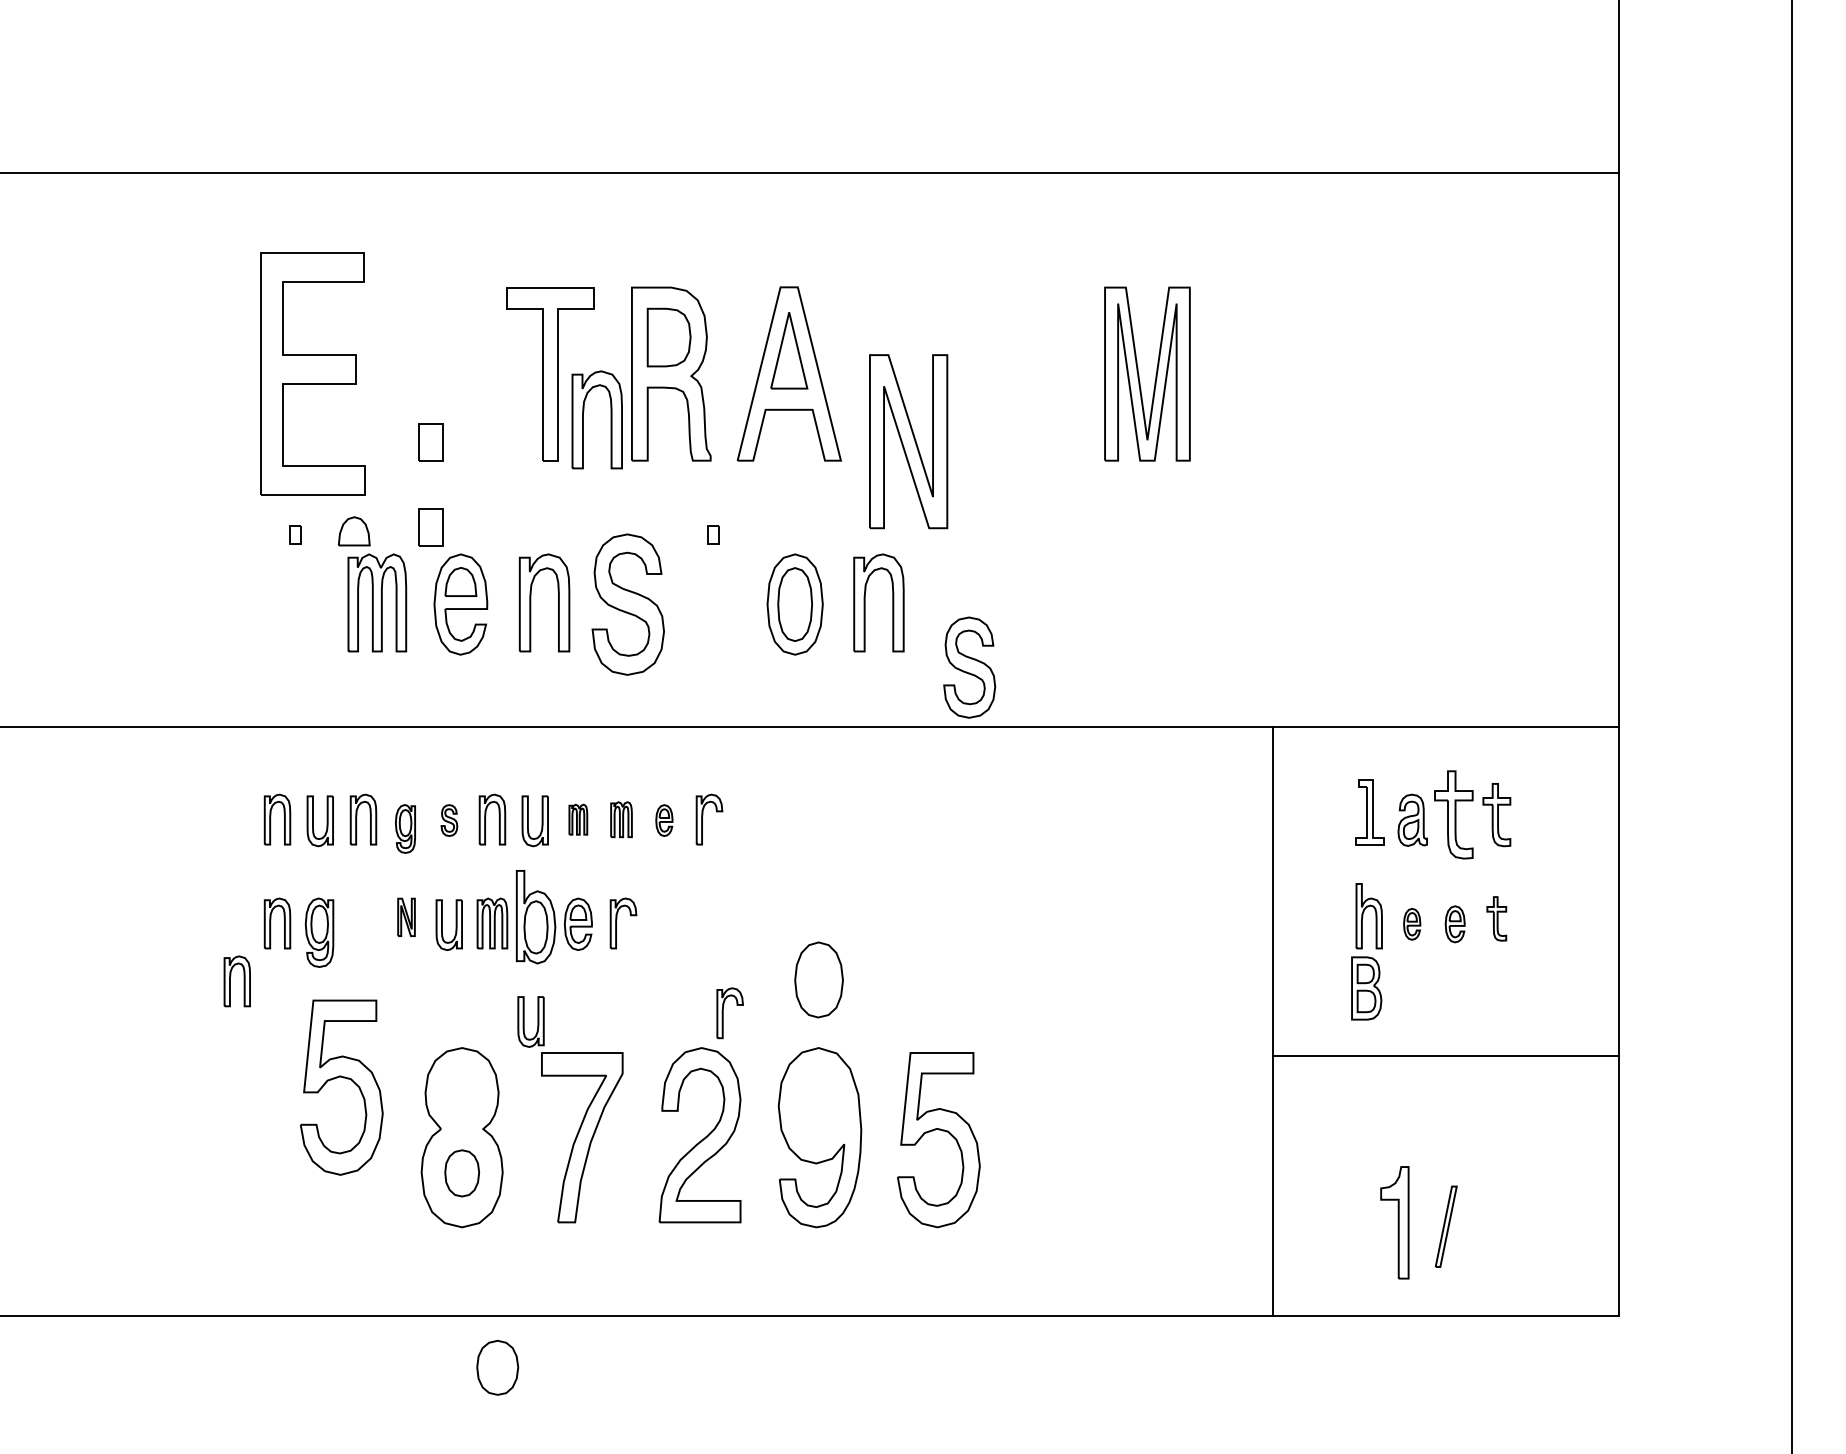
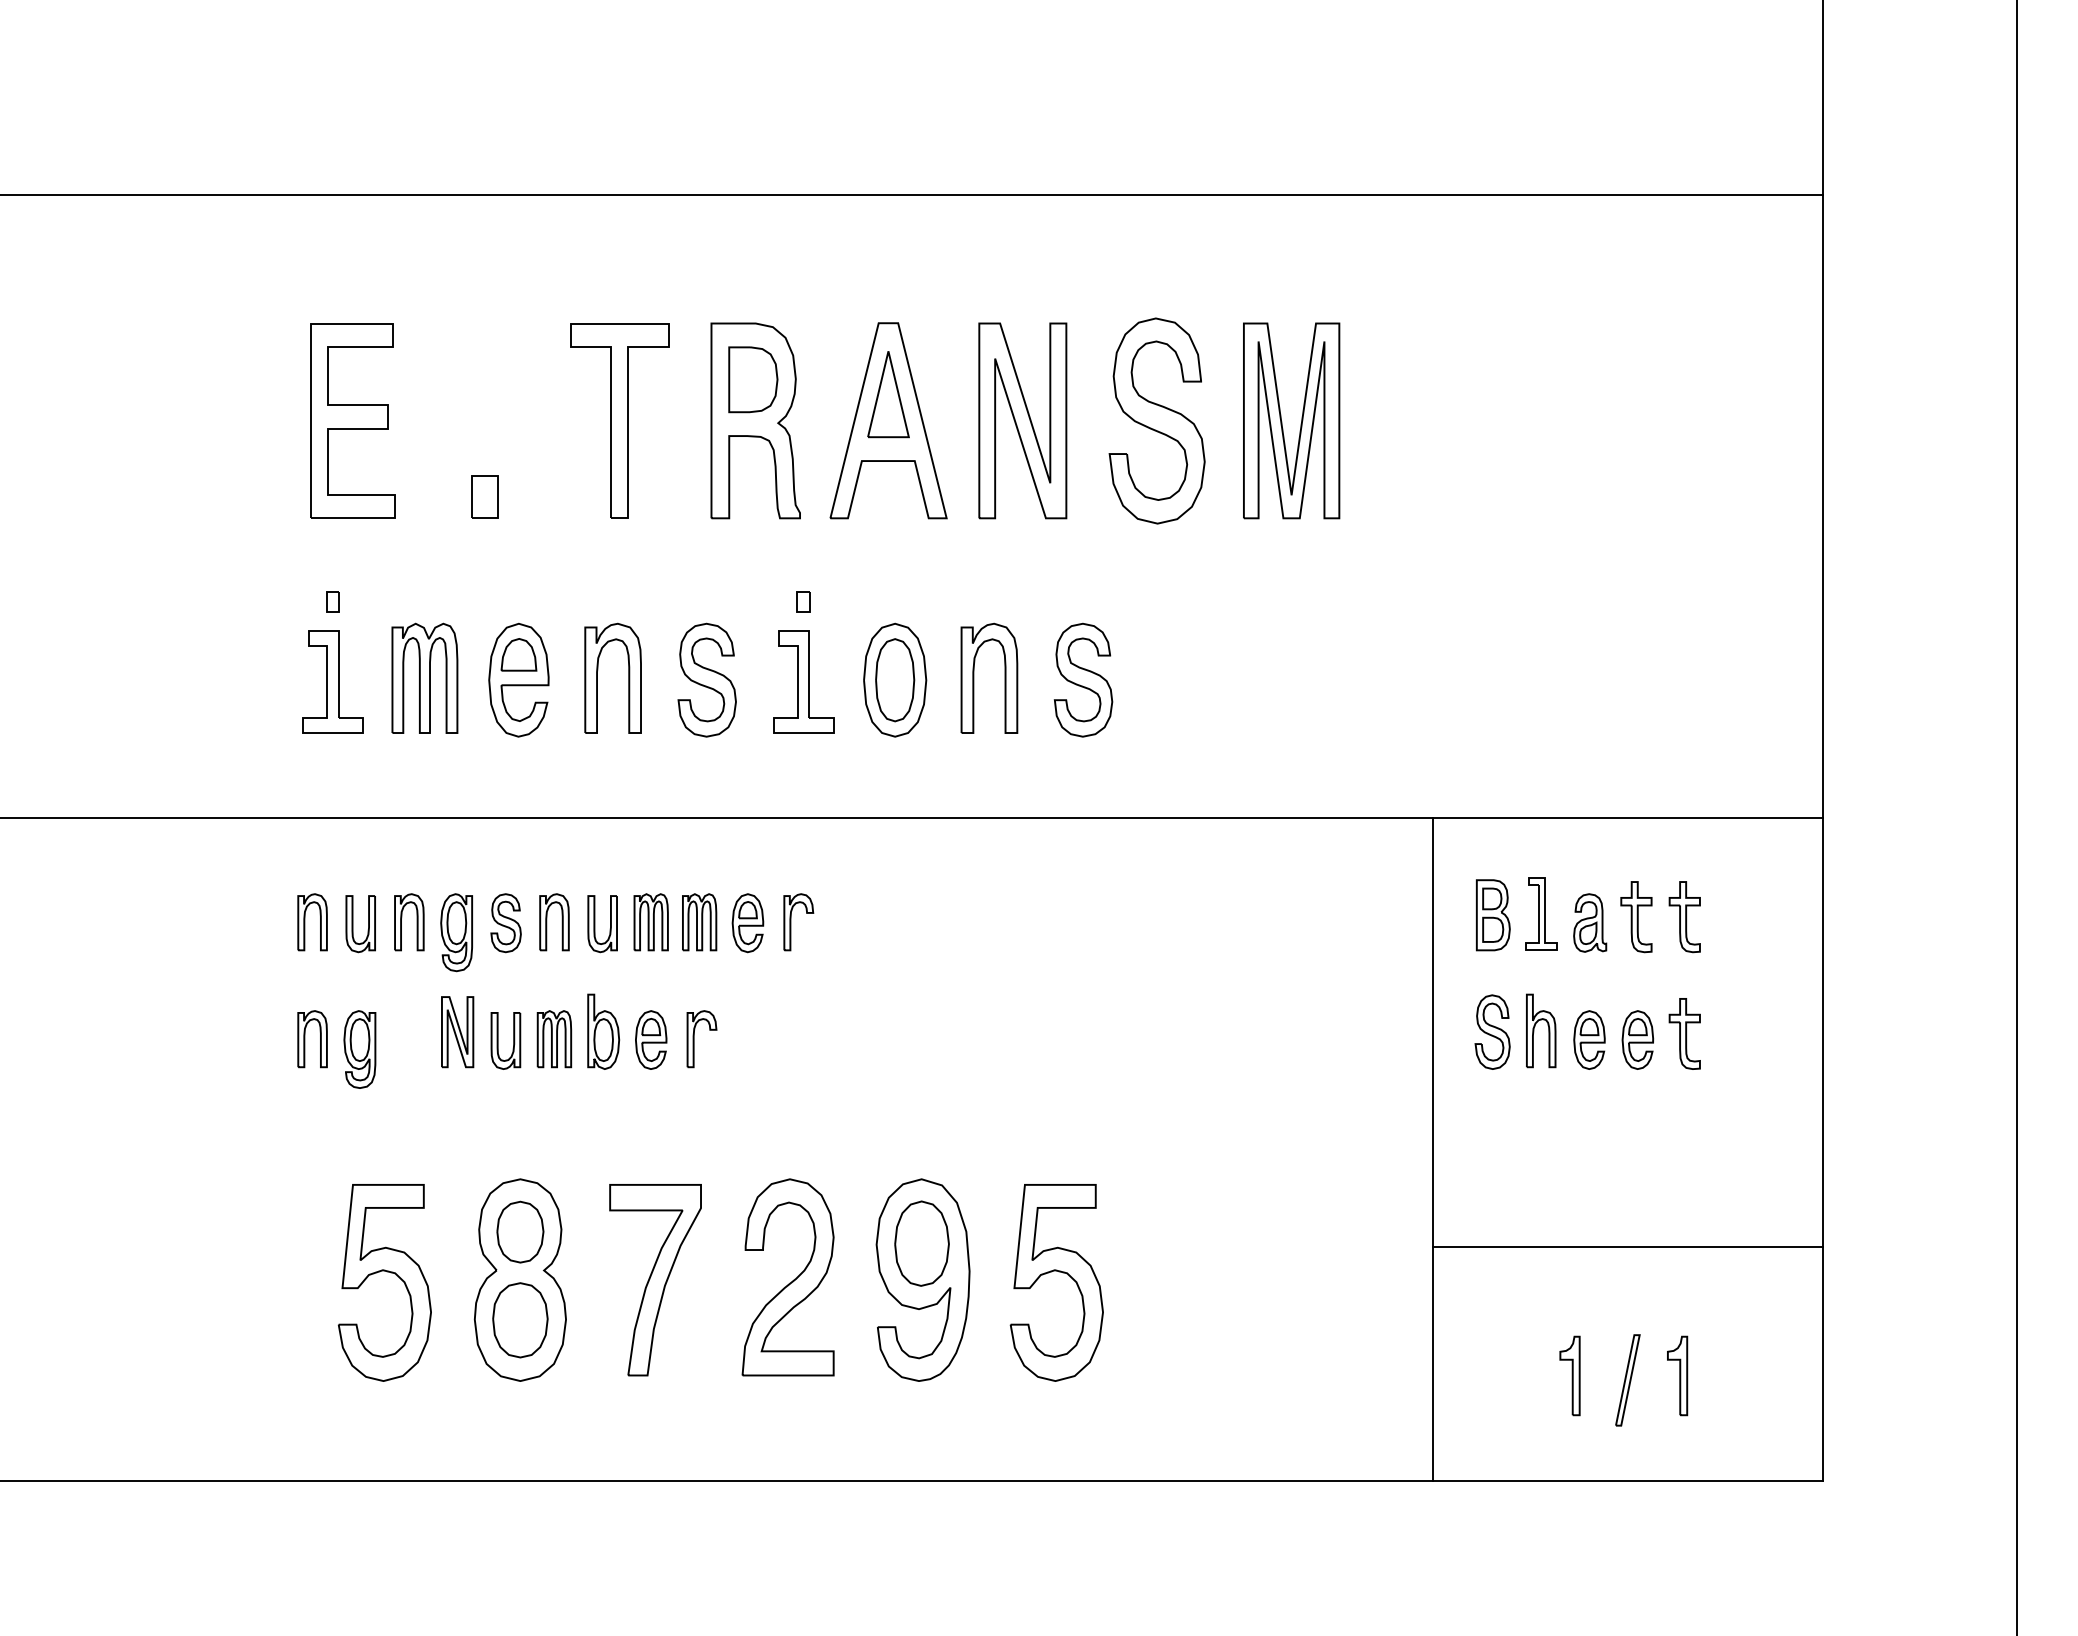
part: (312, 373) -> (352, 420), size x0.71
part: (1027, 373) -> (1156, 420), added
part: (583, 419) -> (657, 471), removed
part: (908, 441) -> (1022, 420), moved
part: (430, 526) -> (484, 592), removed
part: (353, 531) -> (398, 597), removed
part: (627, 603) -> (706, 679), size x0.71
part: (295, 605) -> (332, 681), added
part: (713, 605) -> (803, 681), added
part: (969, 667) -> (1083, 679), moved
part: (1453, 815) -> (1636, 917), size x0.71
part: (577, 819) -> (650, 922), size x1.67
part: (621, 819) -> (699, 922), size x1.43
part: (448, 820) -> (505, 923), size x1.67
part: (663, 820) -> (747, 923), size x1.67
part: (405, 828) -> (456, 932), size x1.43
part: (536, 916) -> (603, 1031), size x0.71
part: (1325, 916) -> (1492, 1031), added
part: (406, 917) -> (457, 1032), size x1.67
part: (1496, 918) -> (1684, 1033), size x1.43
part: (1412, 923) -> (1589, 1039), size x1.67
part: (1454, 923) -> (1637, 1039), size x1.43
part: (818, 979) -> (921, 1243), moved
part: (243, 981) -> (274, 1104), removed
part: (1366, 988) -> (1493, 915), moved
part: (723, 1013) -> (814, 1140), removed
part: (524, 1021) -> (590, 1149), removed
line: (1445, 1055) -> (1627, 1246), moved
part: (344, 1078) -> (387, 1272), moved
part: (462, 1173) -> (520, 1320), size x1.43
part: (1394, 1222) -> (1569, 1375), size x0.62
part: (1490, 1222) -> (1677, 1375), added
part: (497, 1367) -> (520, 1231), moved

